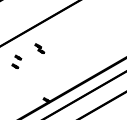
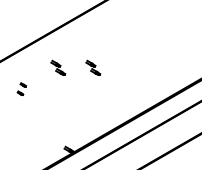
part: (61, 48) -> (92, 67), added
part: (16, 61) -> (21, 88), size x0.6

